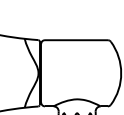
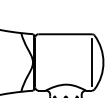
line: (108, 73) -> (92, 62), added

